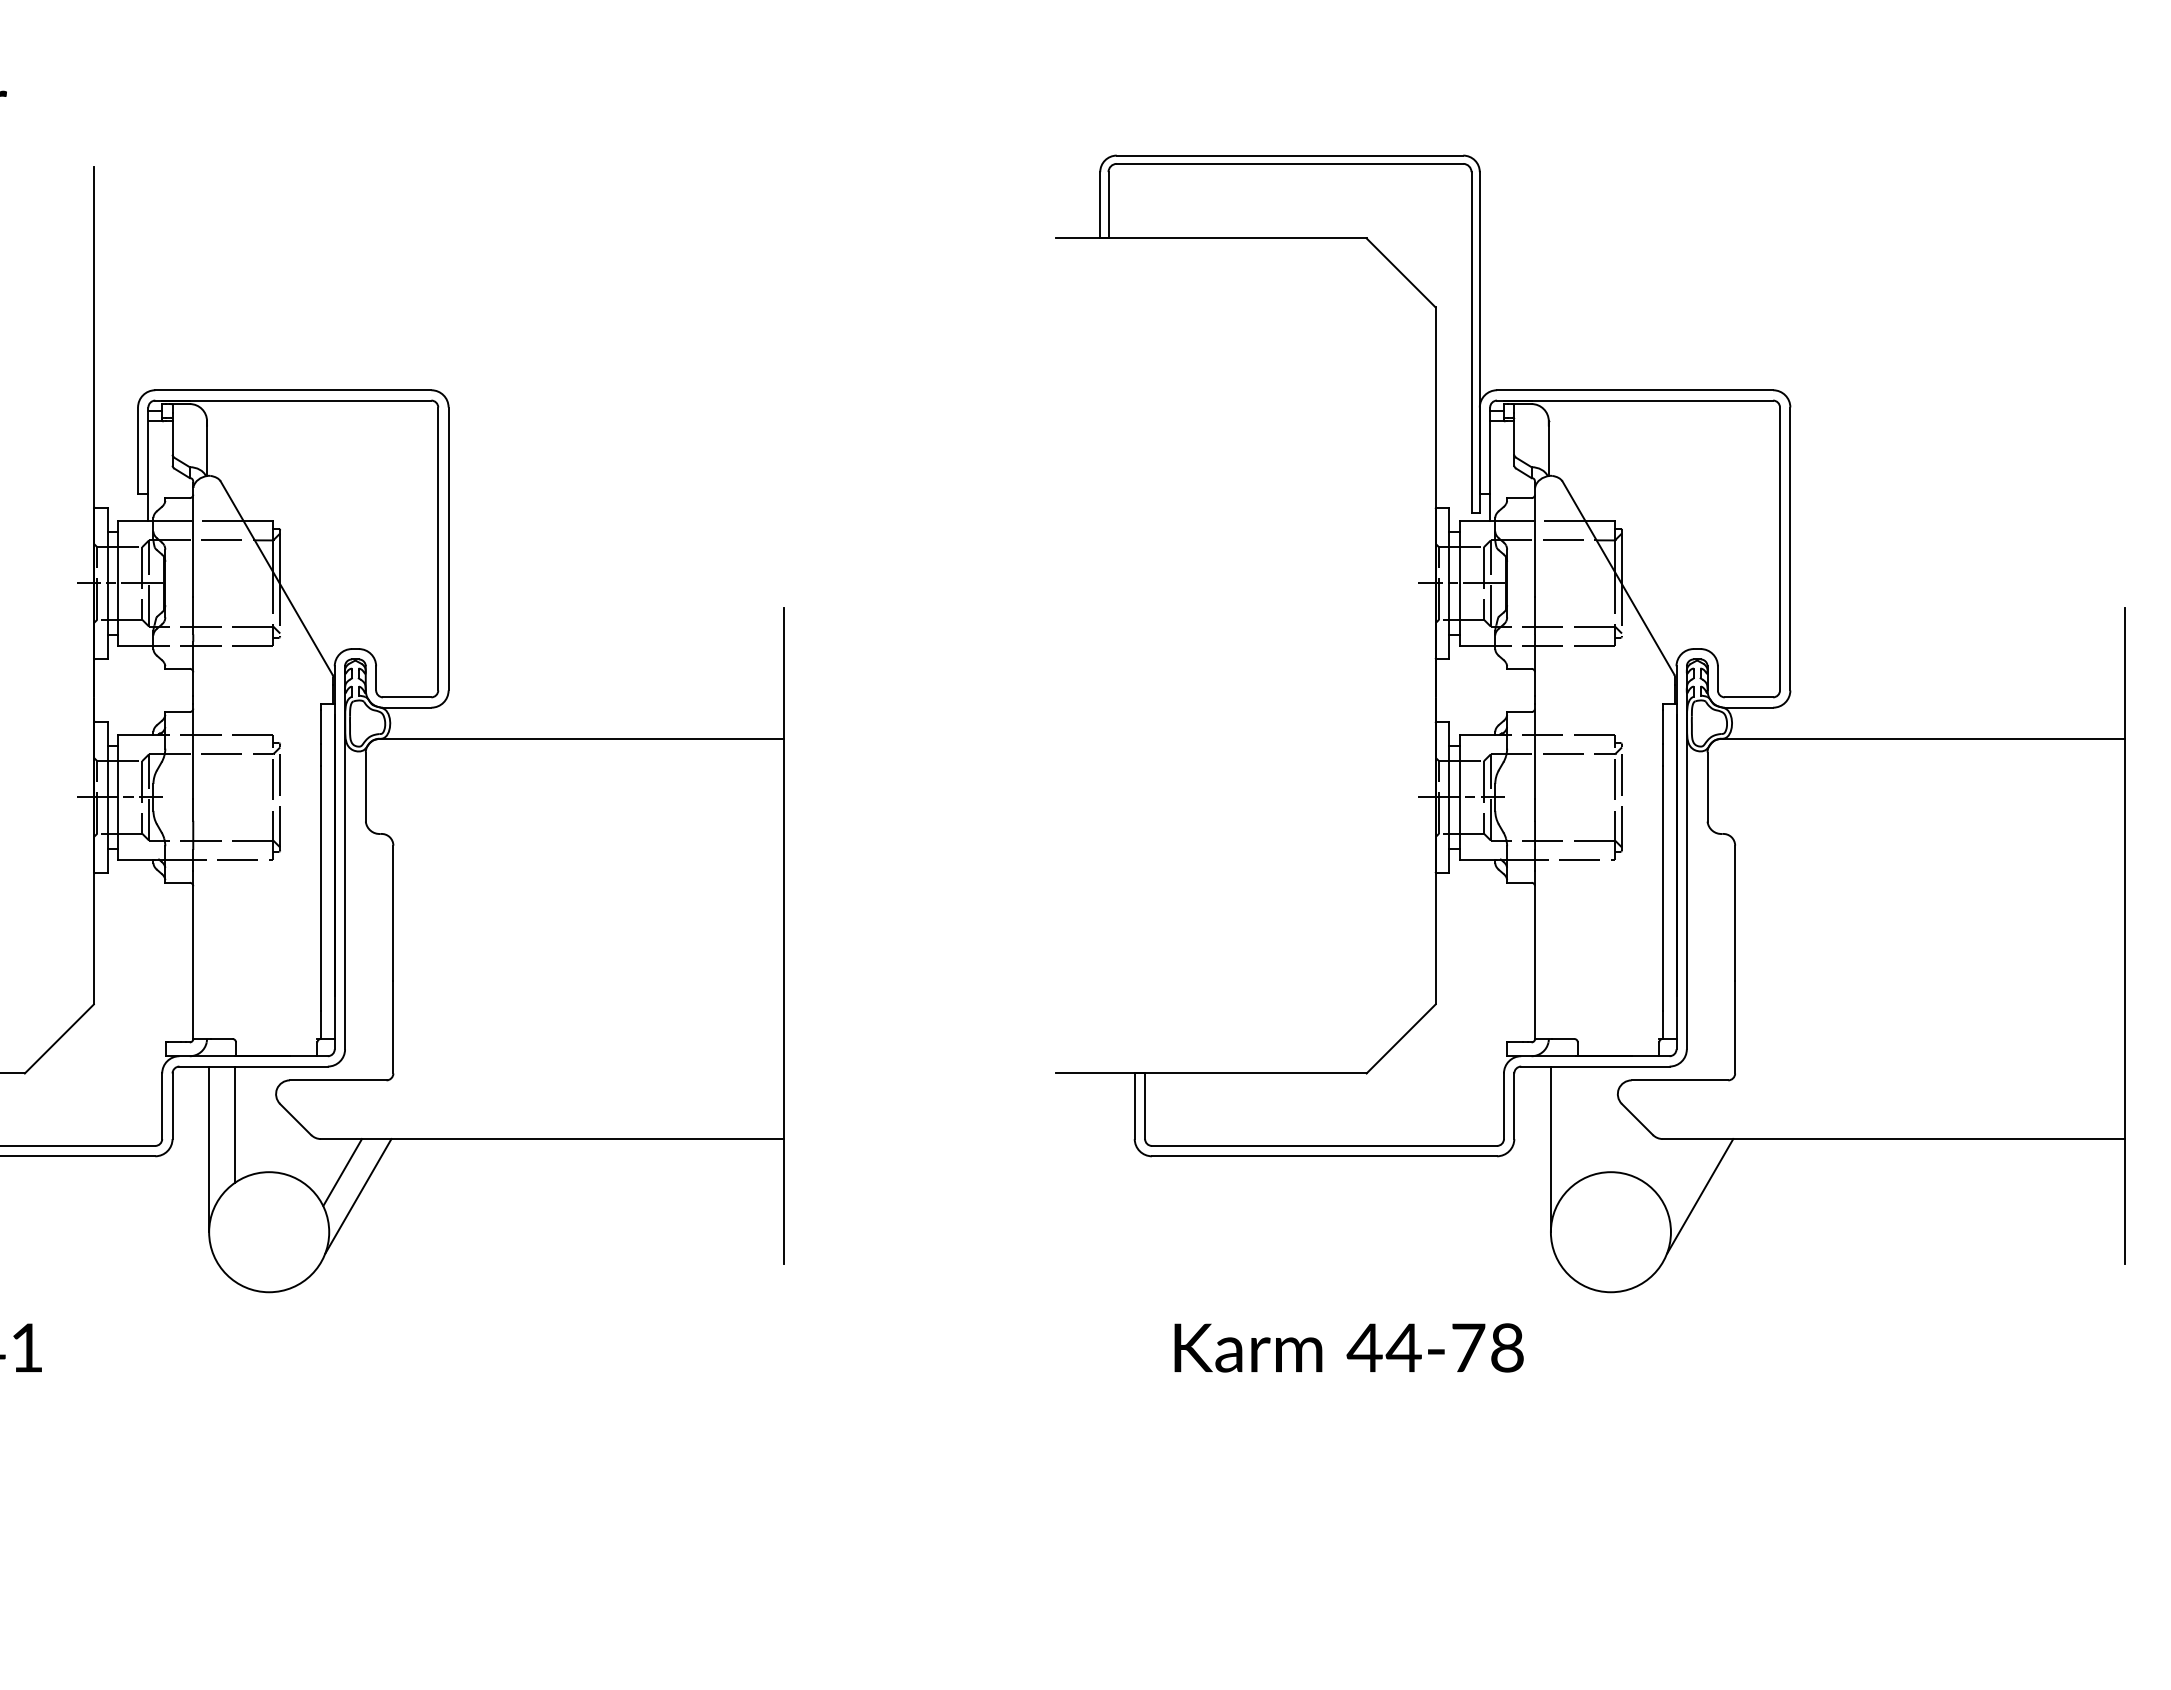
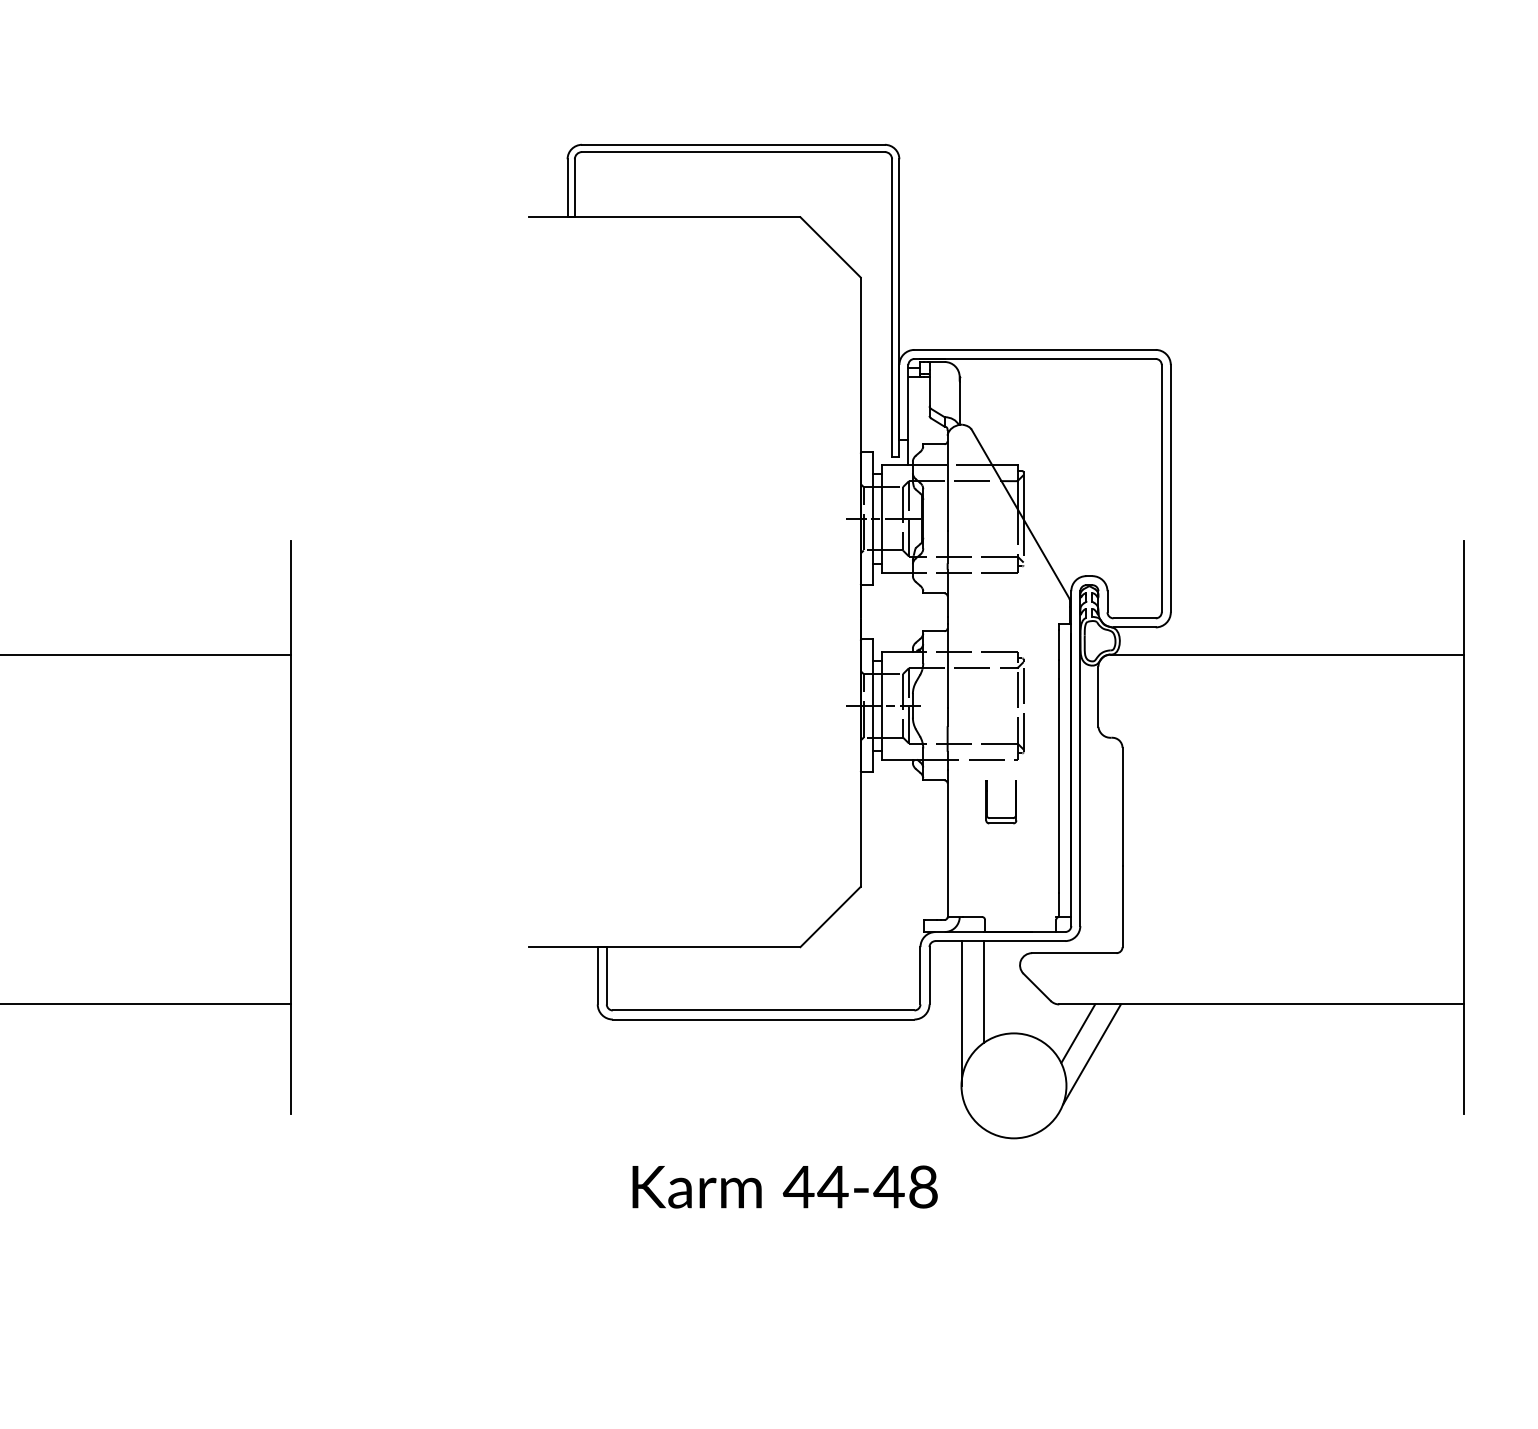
part: (1580, 907) -> (987, 802), added
line: (1576, 1124) -> (983, 991), added
line: (1684, 1172) -> (1078, 1033), added
text: (1467, 1347) -> (888, 1186), 44-78 -> 44-48

